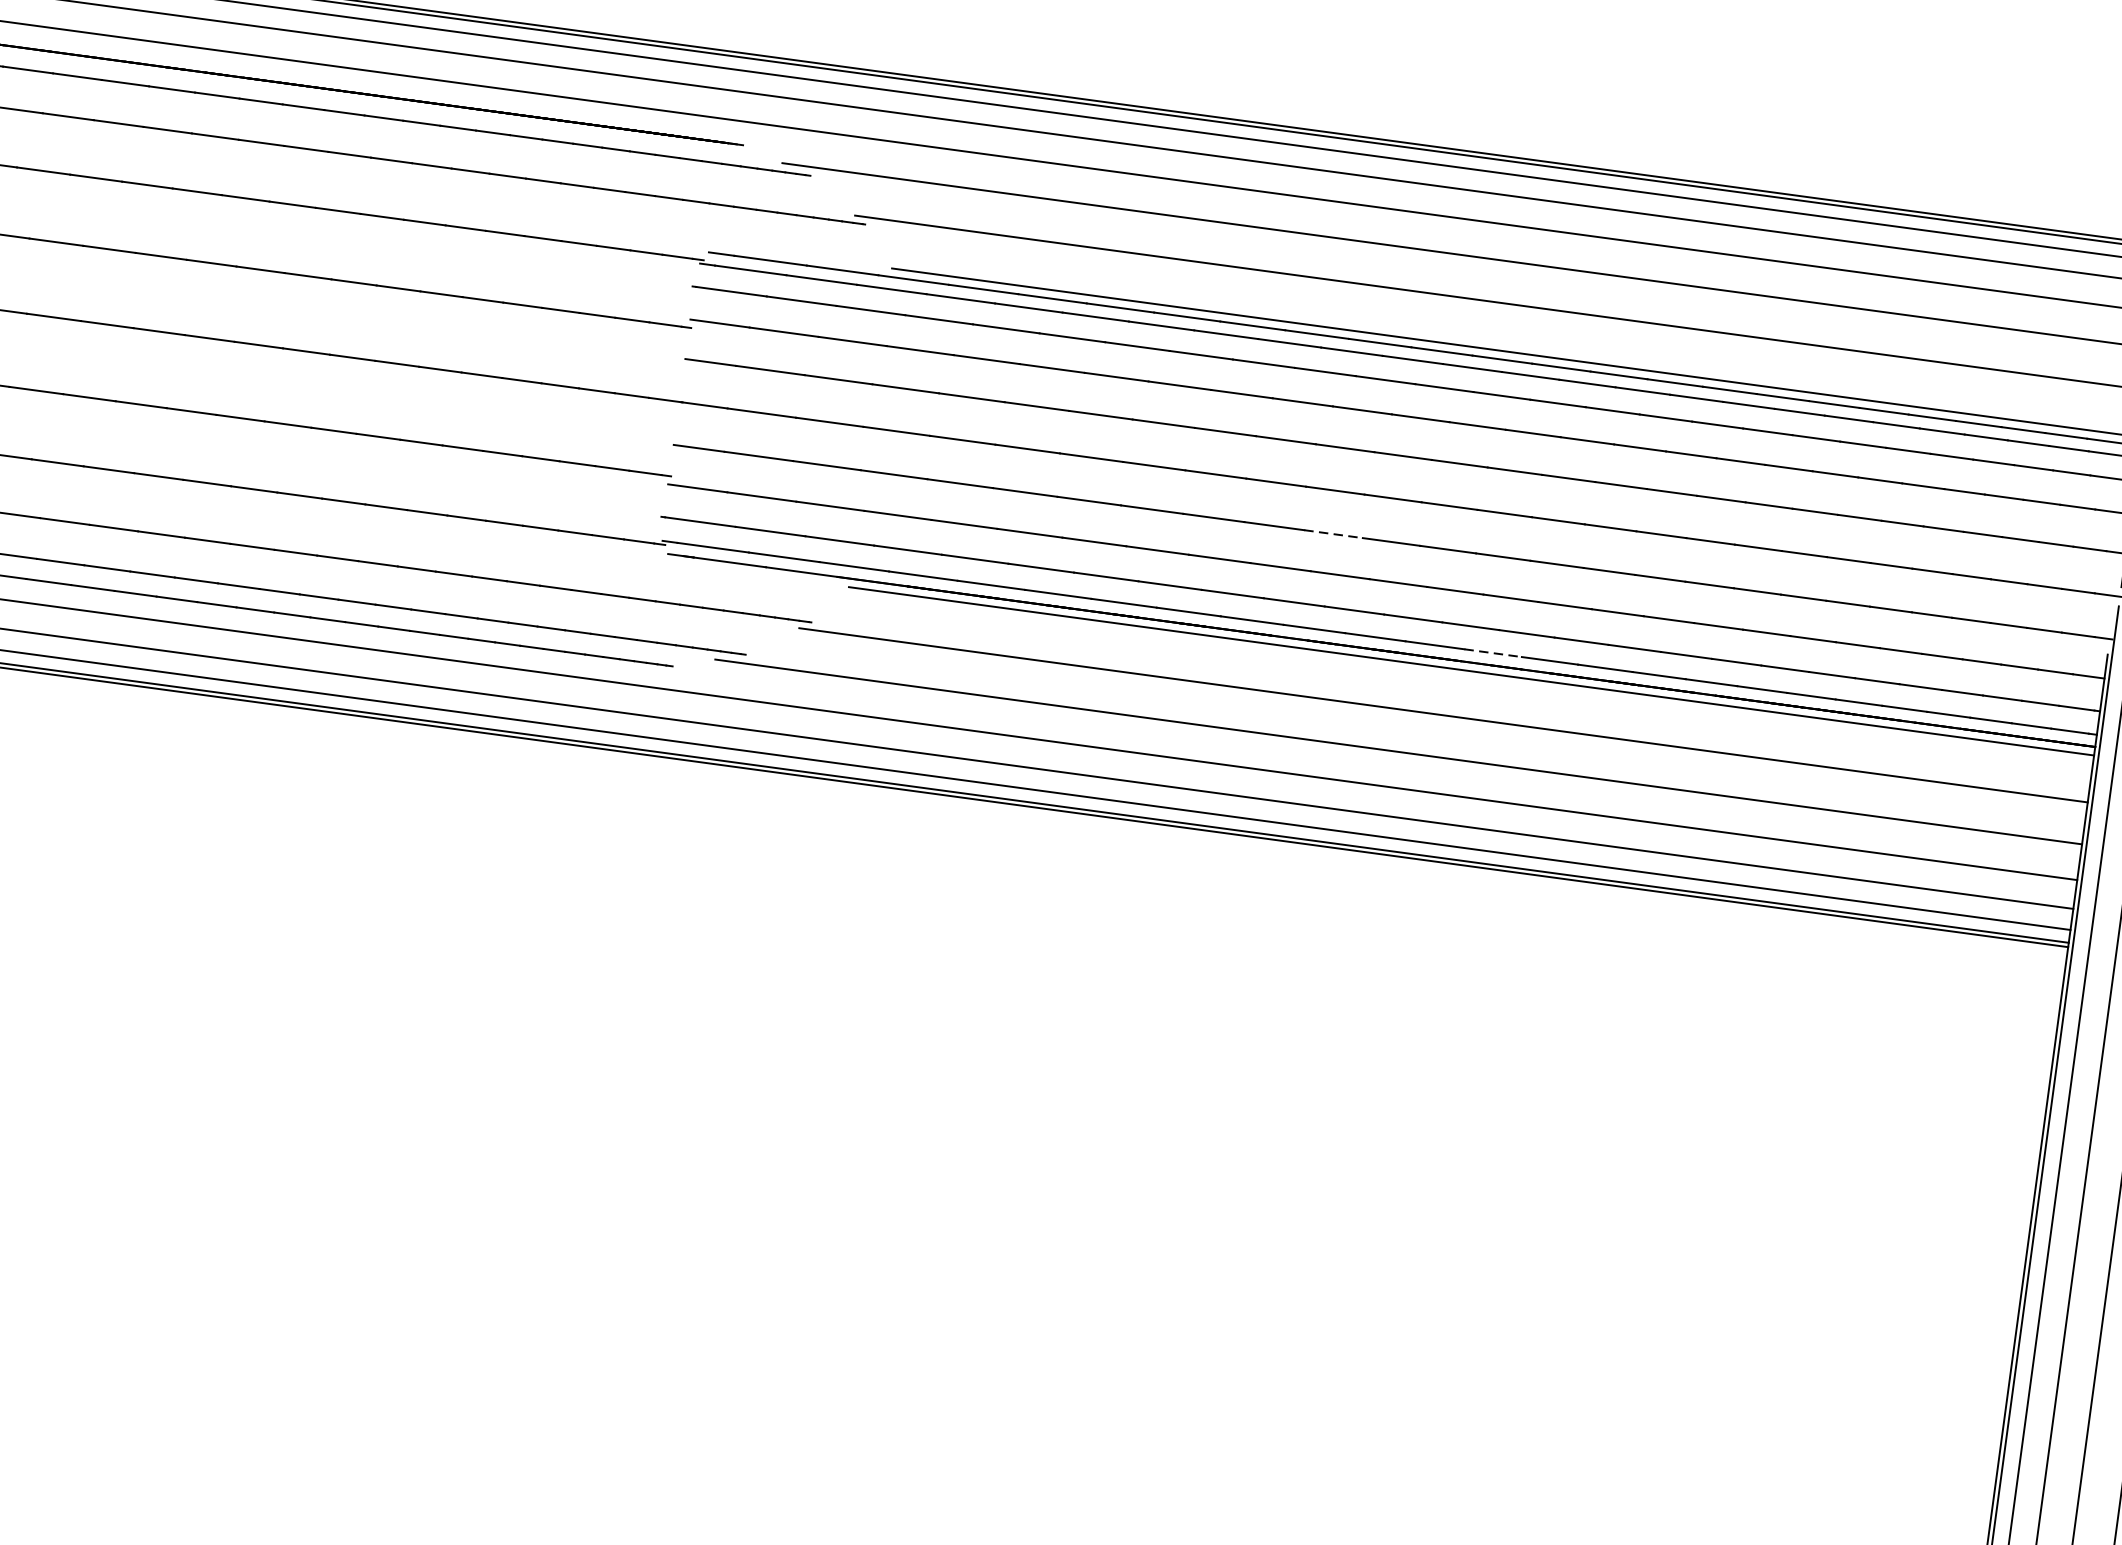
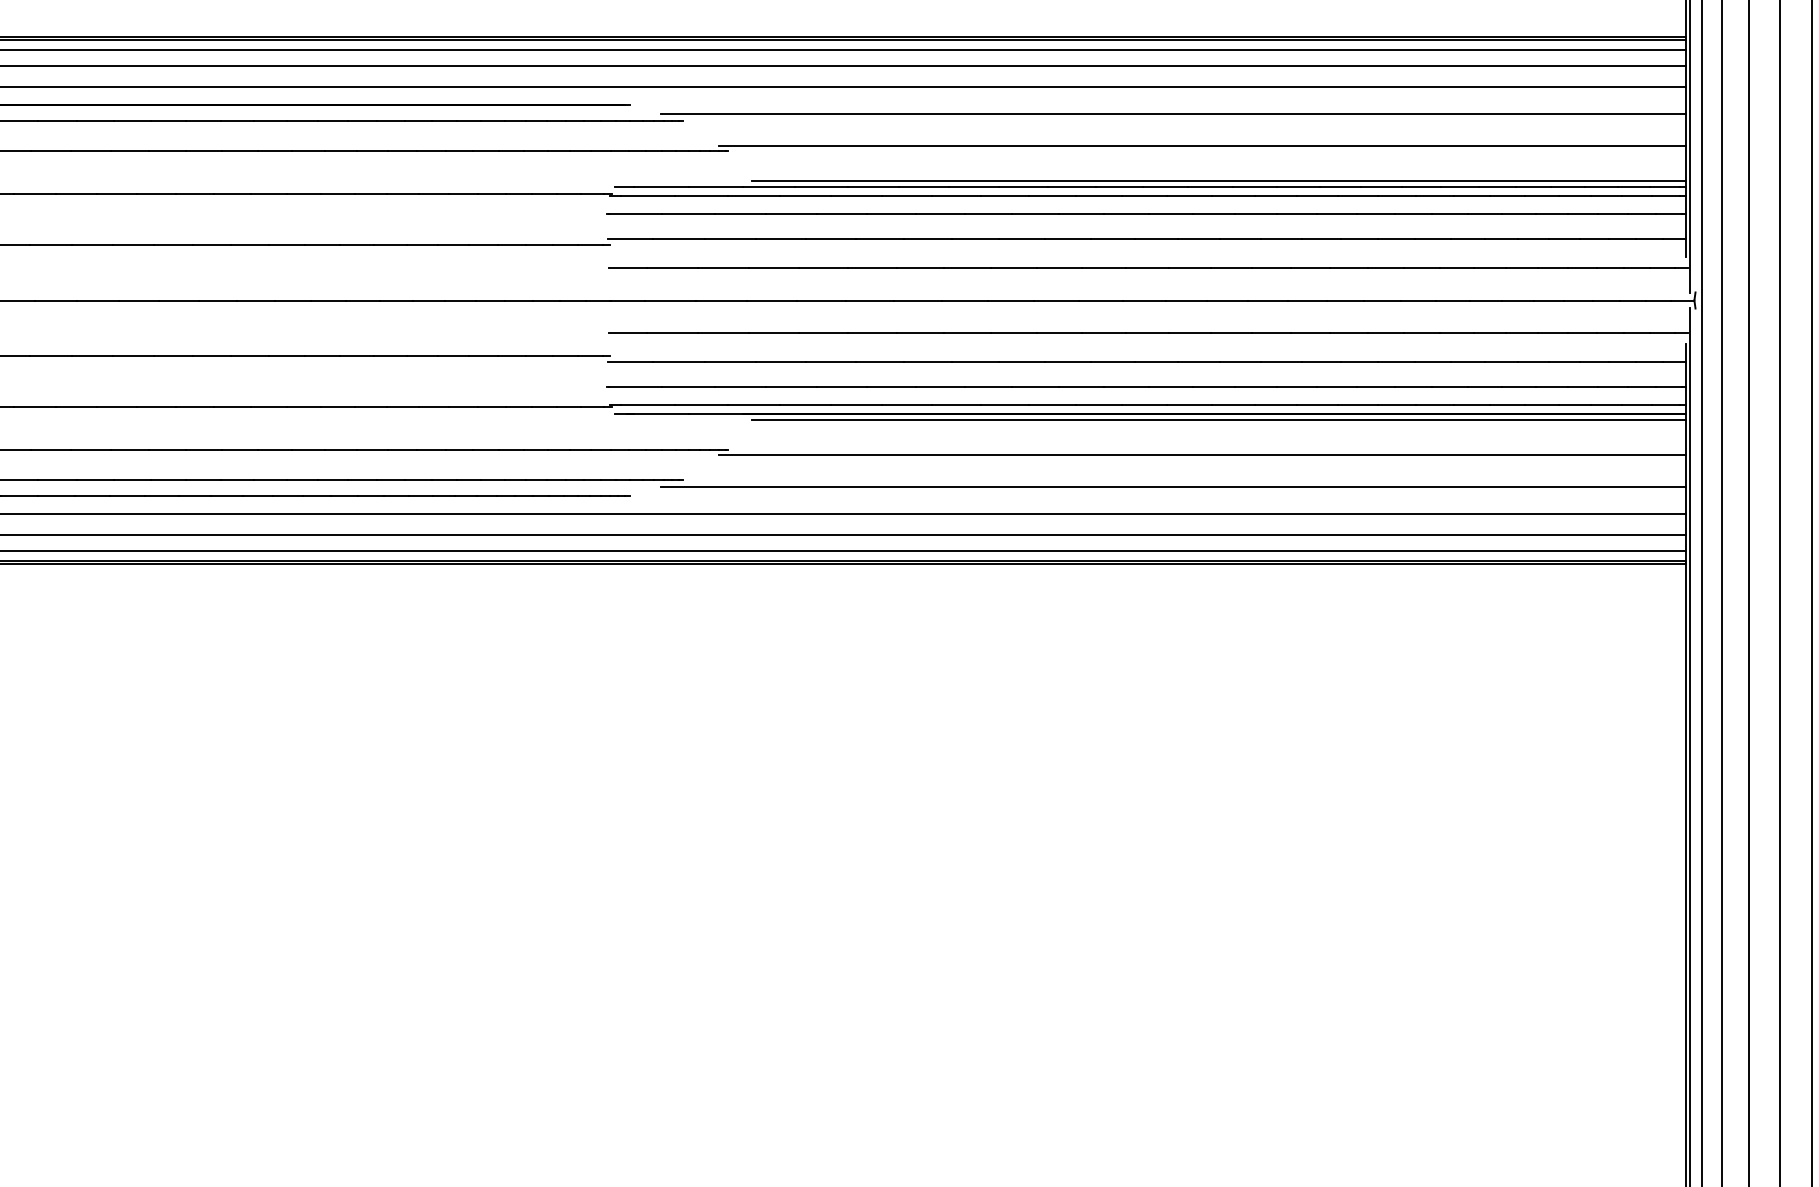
line: (1333, 533) -> (1103, 332), dashed -> solid
line: (1493, 653) -> (1233, 404), dashed -> solid

